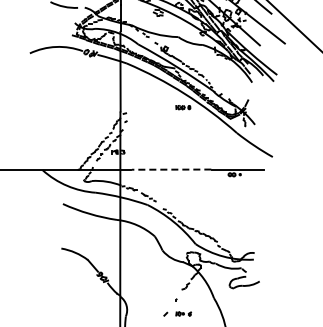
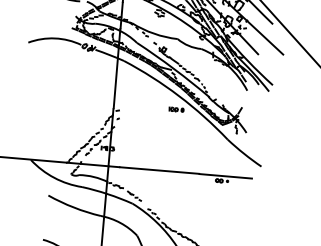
line: (171, 169) -> (159, 170), dashed -> solid

